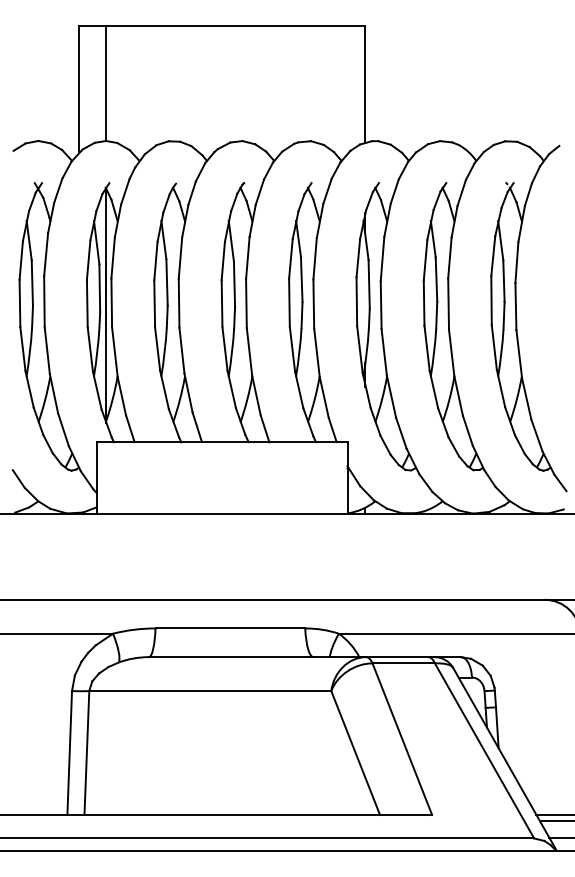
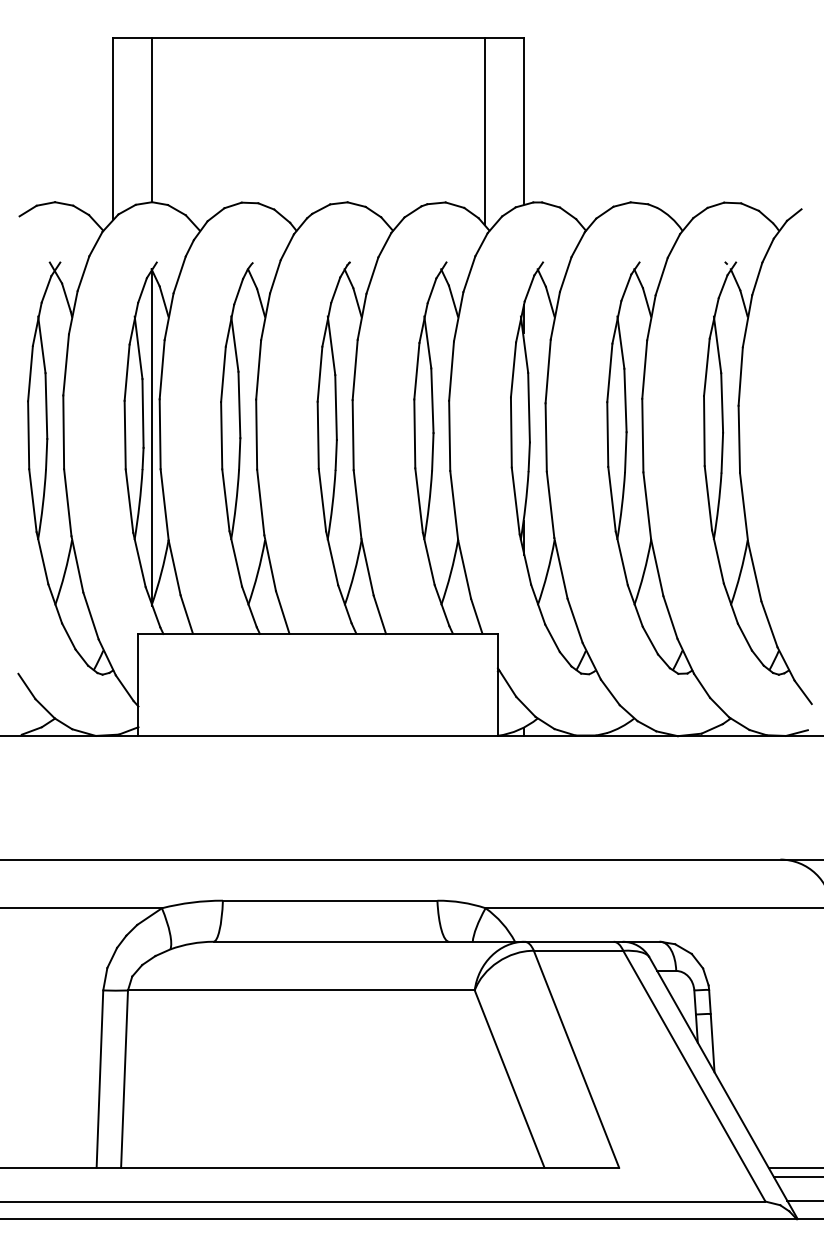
line: (338, 91) -> (485, 131), added

